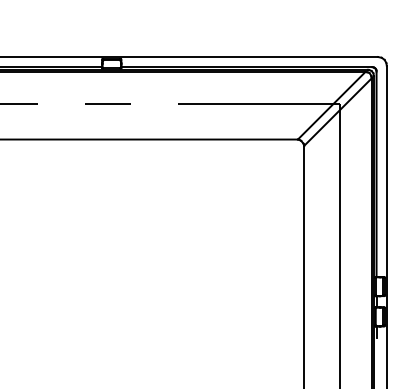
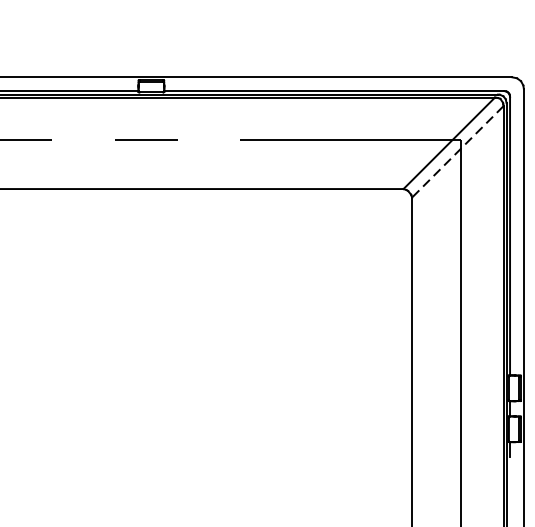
line: (338, 112) -> (458, 152), solid -> dashed

